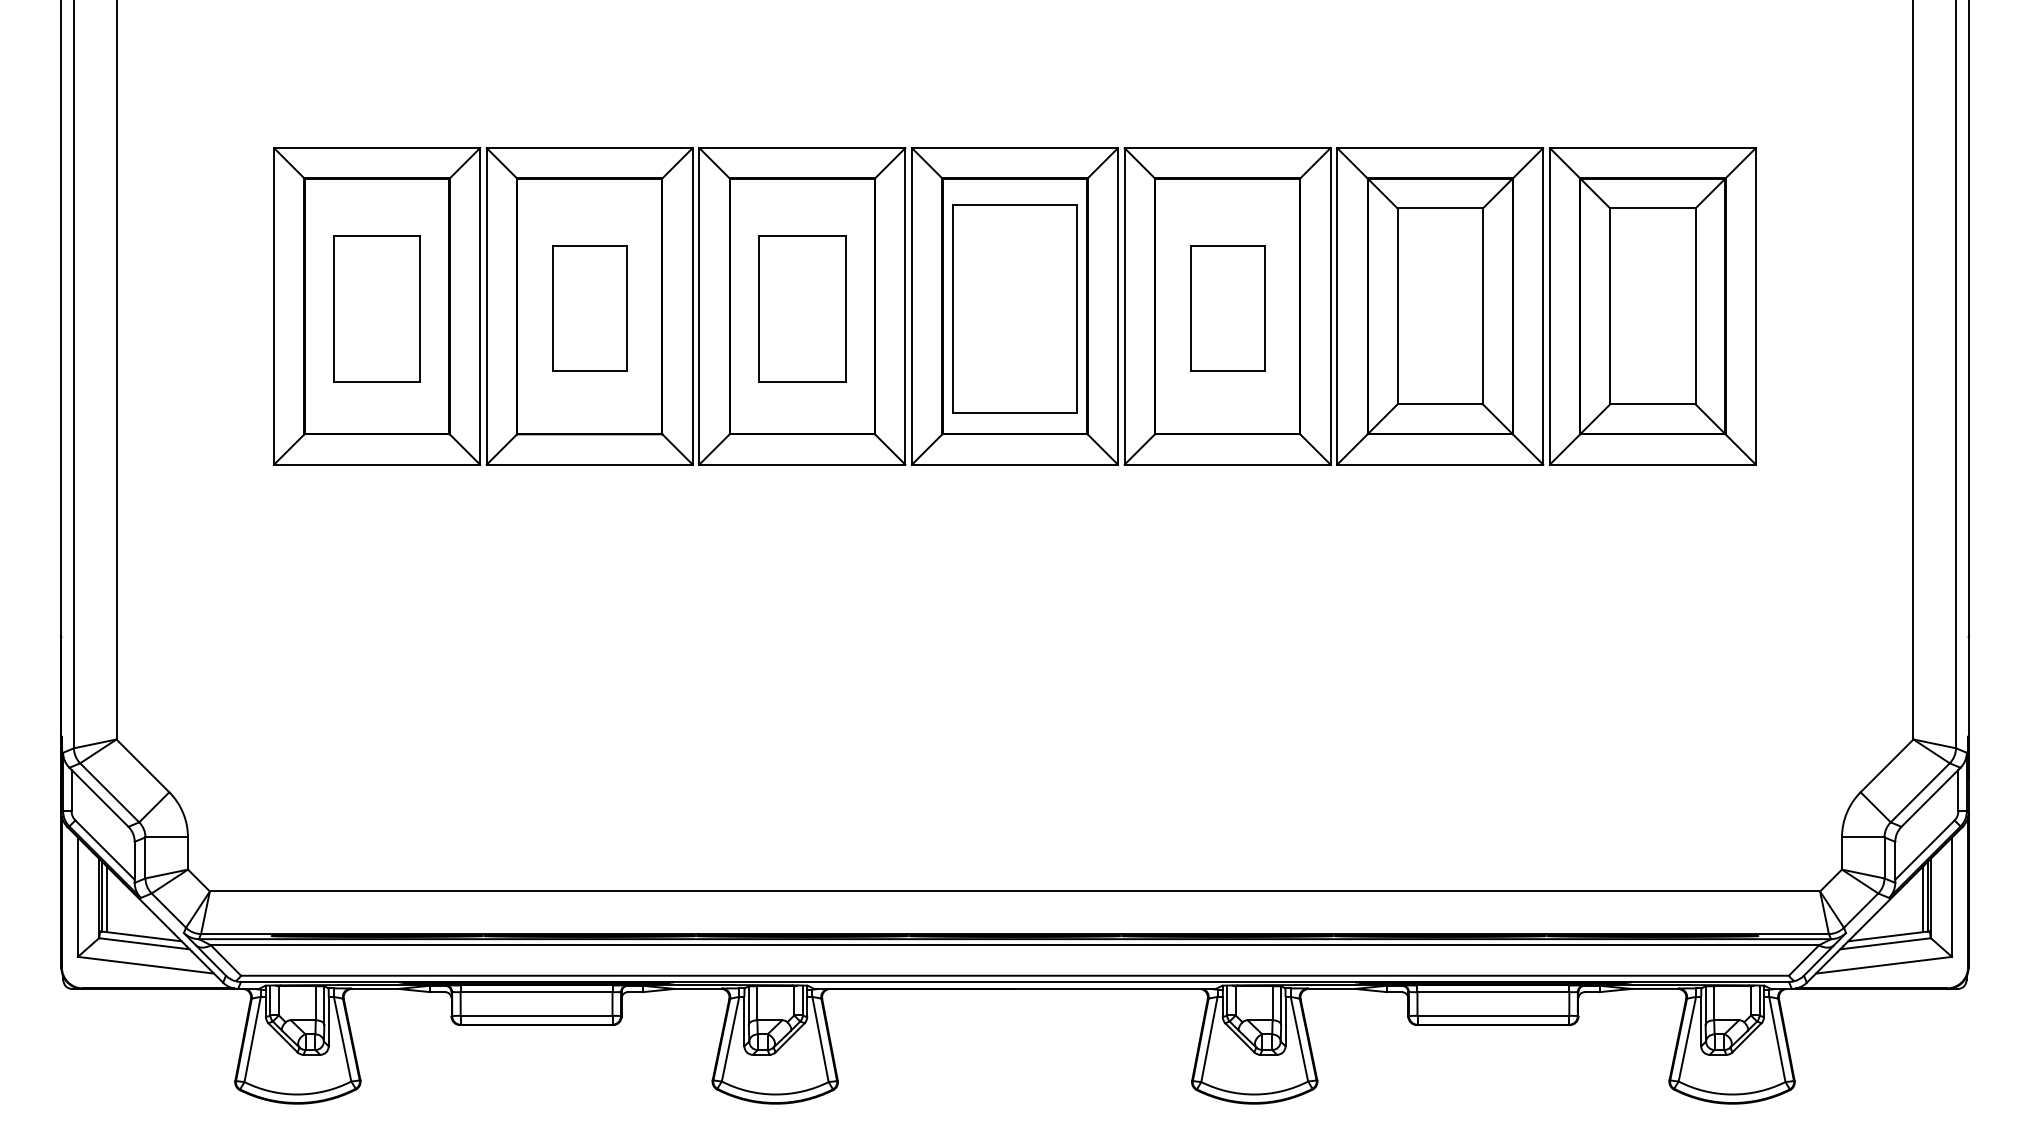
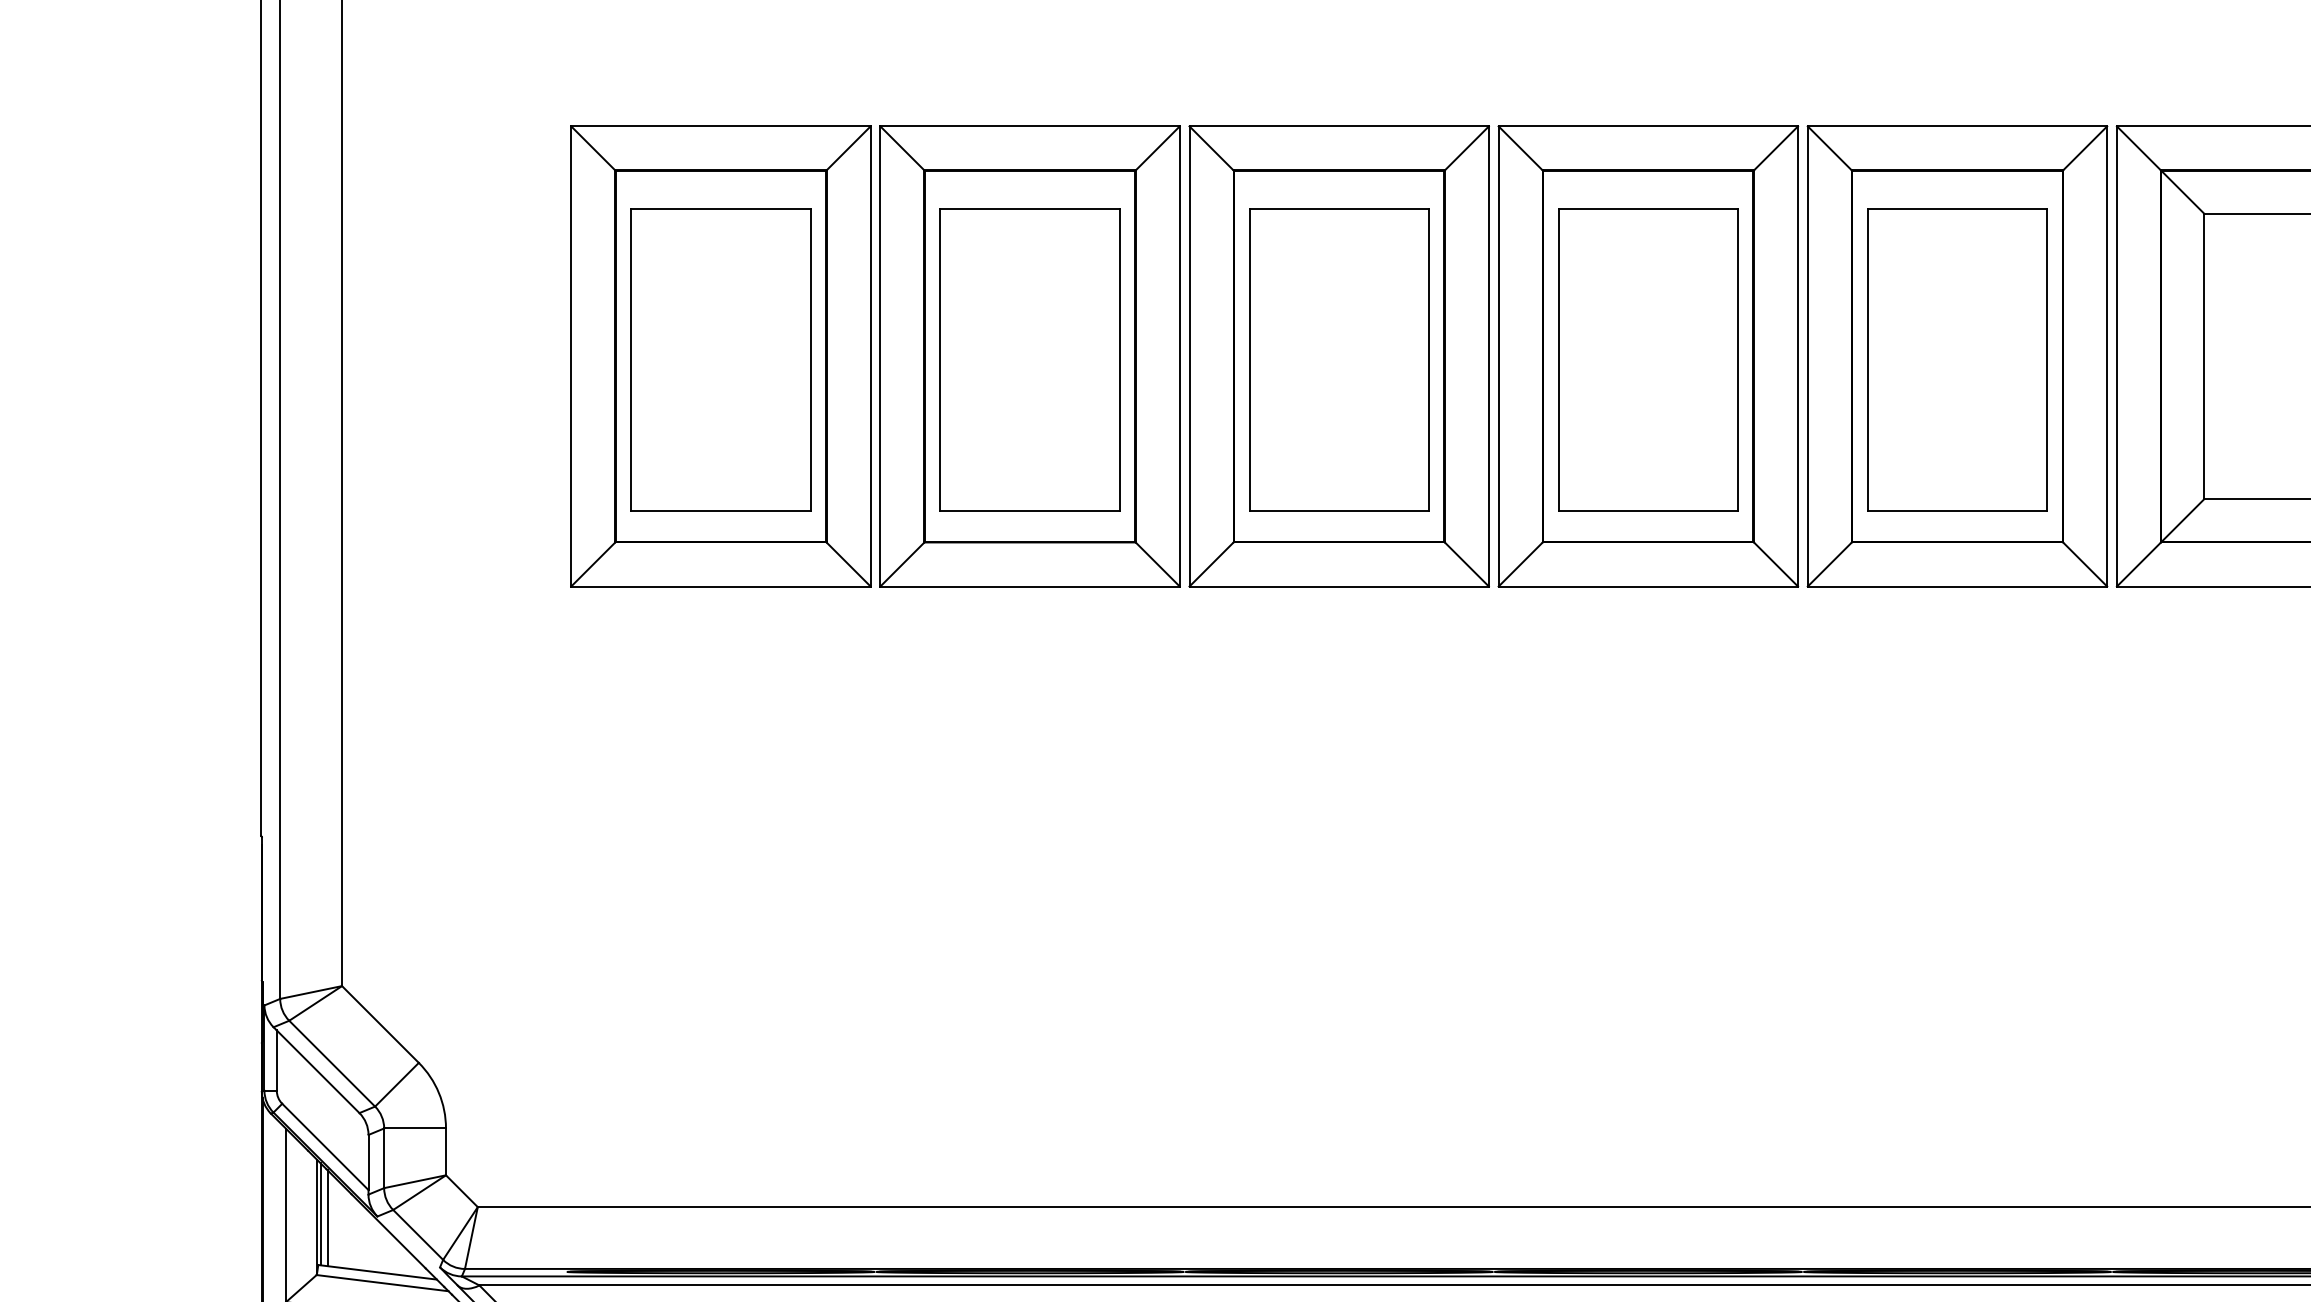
part: (376, 308) -> (720, 359), size x1.43
part: (589, 308) -> (1029, 359), size x1.67
part: (802, 308) -> (1339, 359), size x1.43
part: (1227, 308) -> (1957, 359), size x1.67

